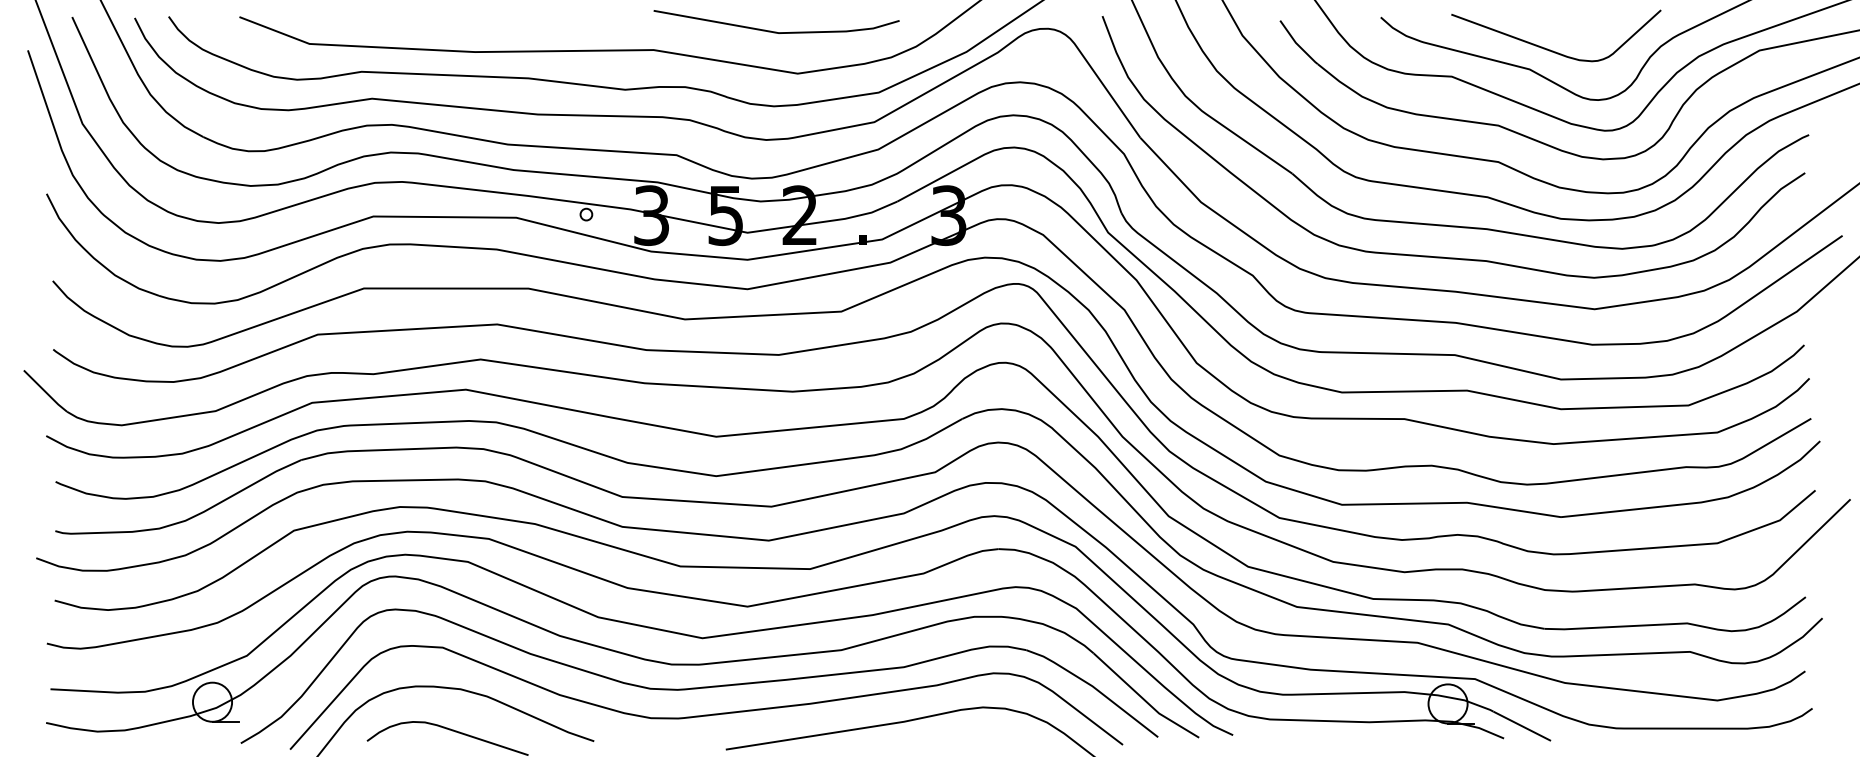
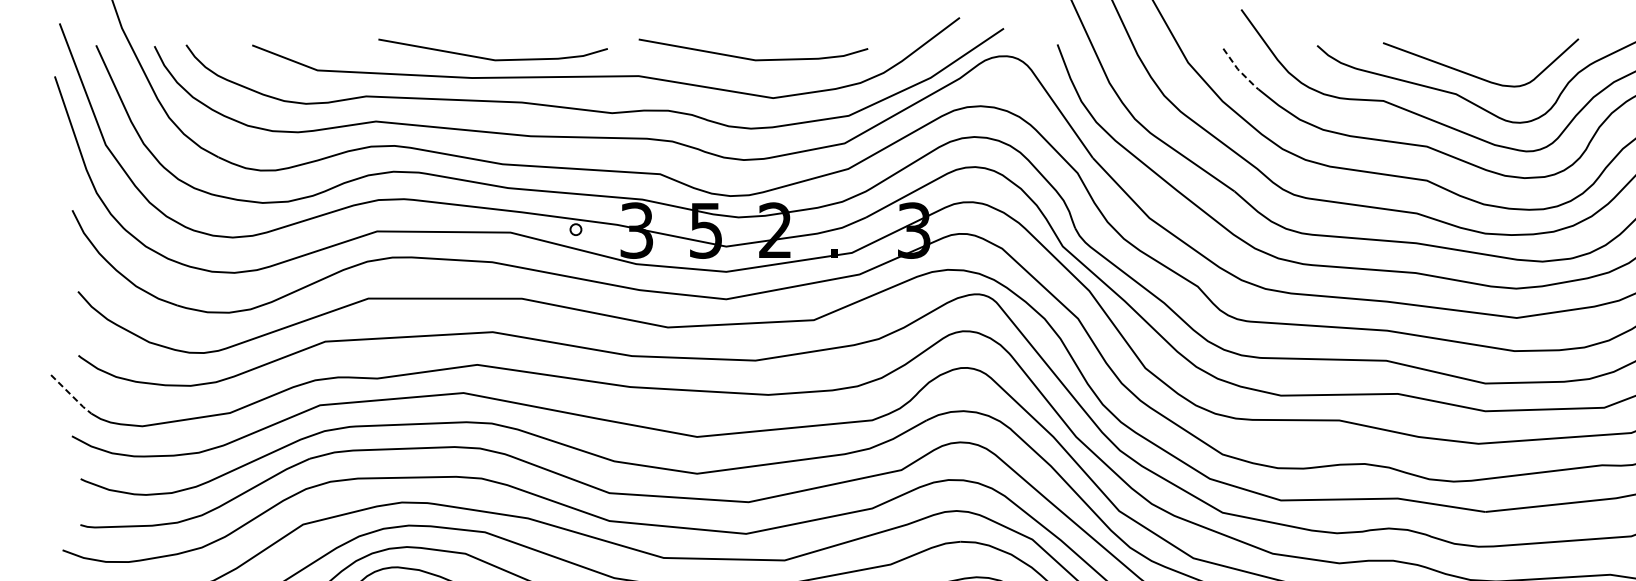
line: (497, 31) -> (493, 58), added
line: (1297, 44) -> (1239, 70), solid -> dashed
line: (45, 392) -> (71, 395), solid -> dashed

